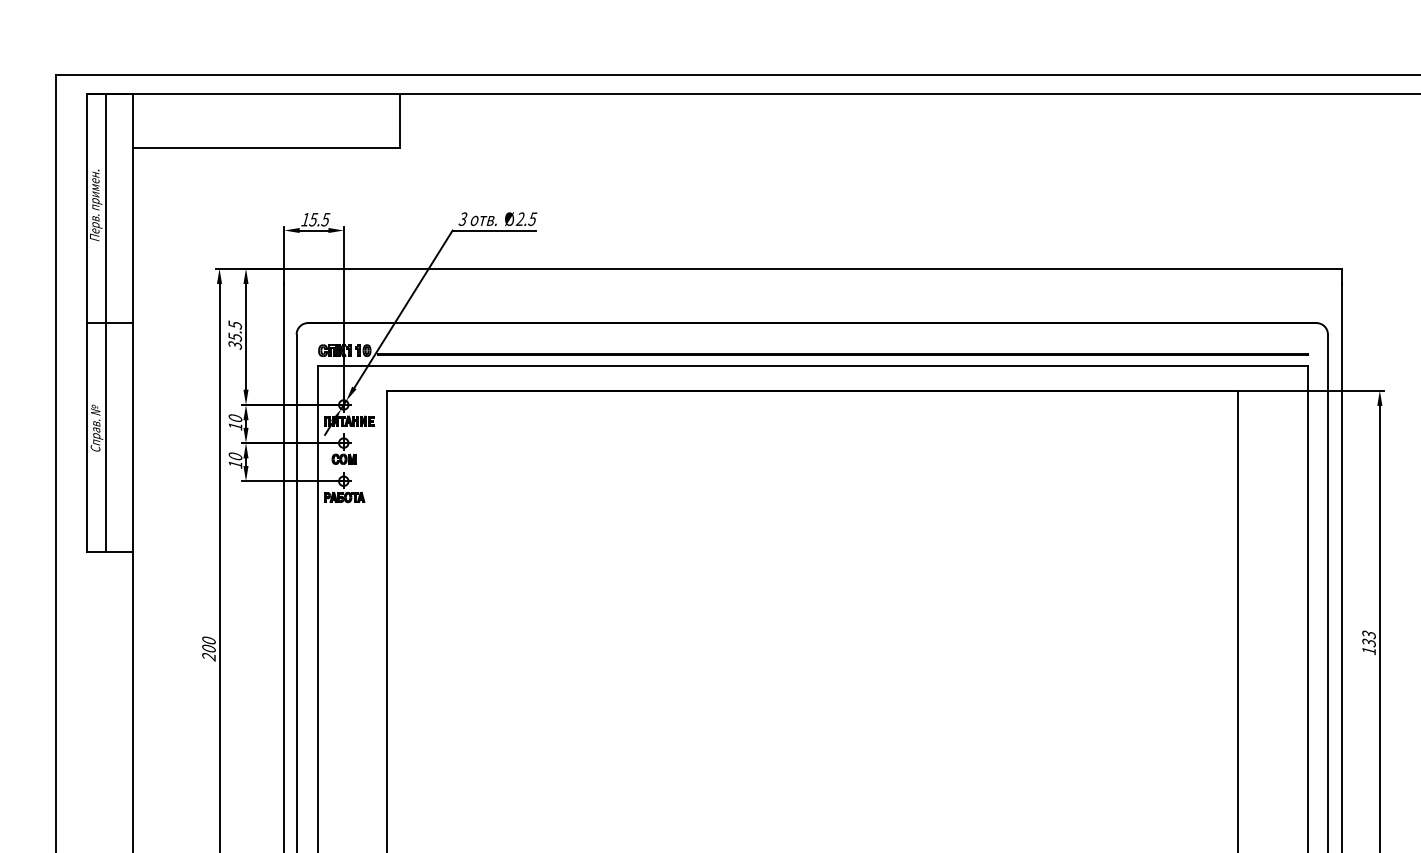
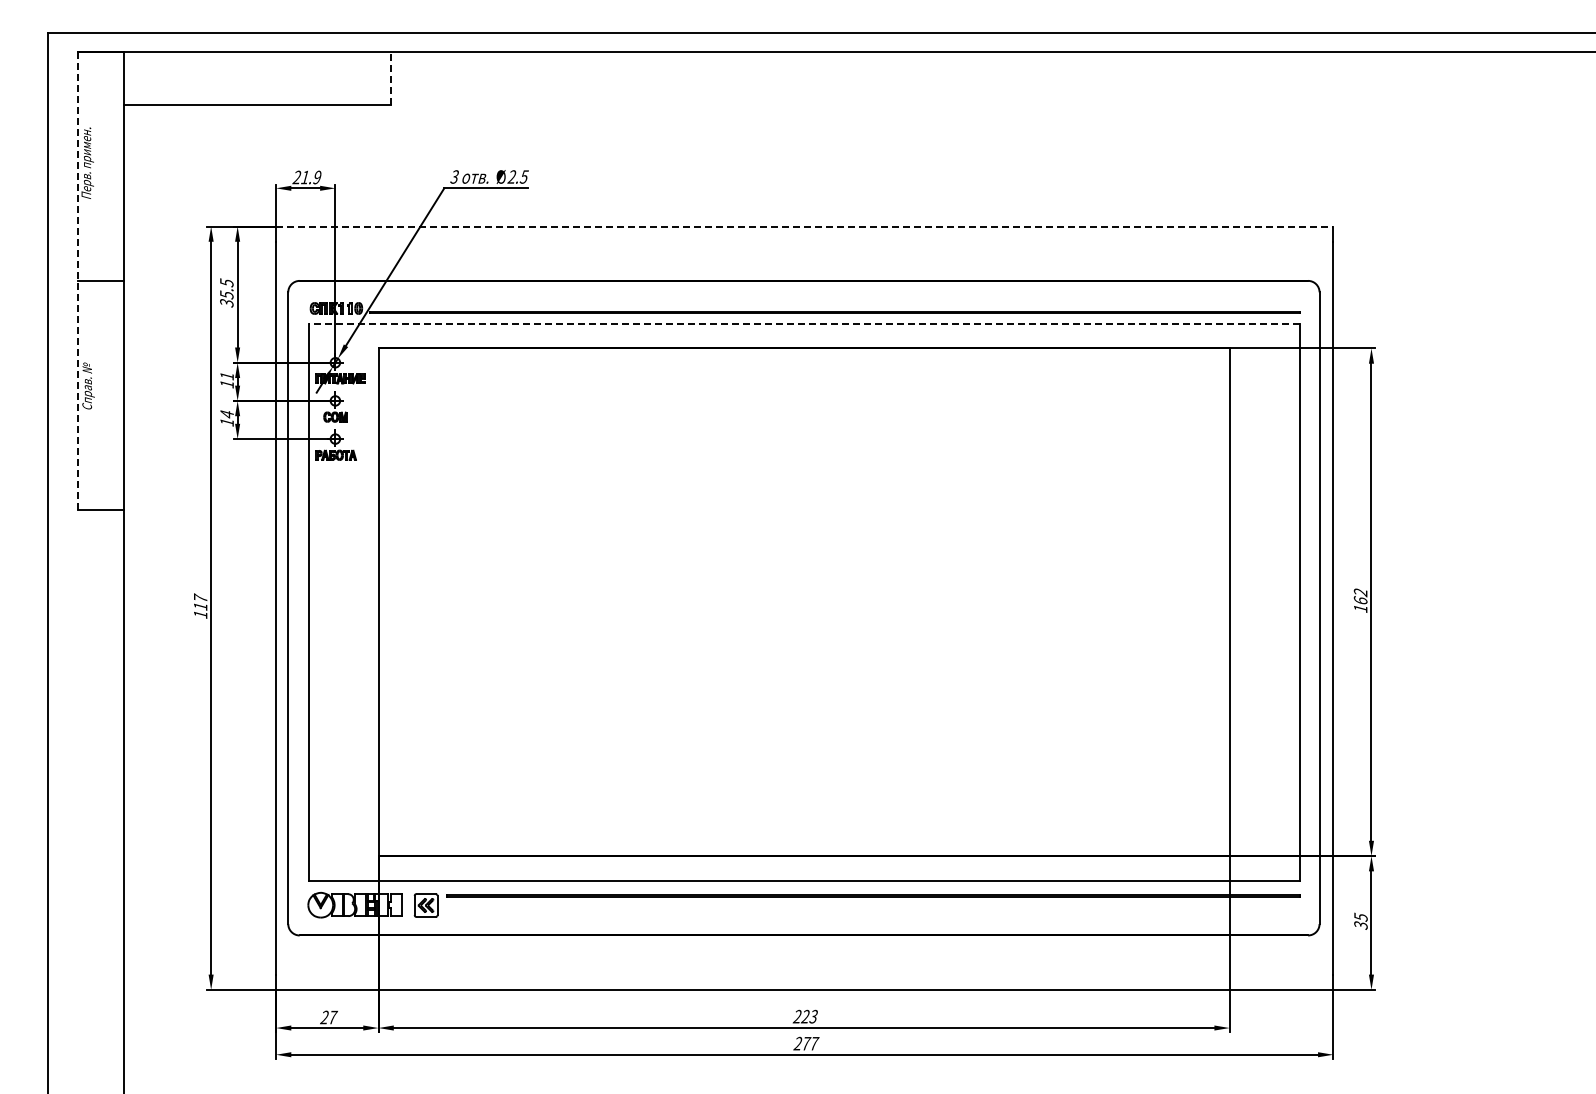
line: (399, 120) -> (391, 78), solid -> dashed
text: (314, 219) -> (306, 177), 15.5 -> 21.9
line: (812, 268) -> (804, 226), solid -> dashed
line: (86, 322) -> (78, 280), solid -> dashed
line: (105, 323) -> (97, 281), removed
line: (811, 365) -> (803, 323), solid -> dashed
text: (234, 418) -> (226, 376), 10 -> 11
text: (234, 456) -> (226, 414), 10 -> 14
text: (1368, 638) -> (1360, 596), 133 -> 162
text: (208, 648) -> (200, 606), 200 -> 117

